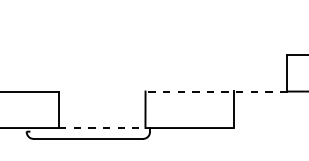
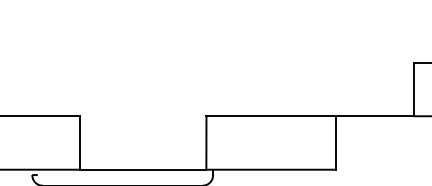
line: (216, 91) -> (310, 116), dashed -> solid
line: (102, 128) -> (143, 170), dashed -> solid

